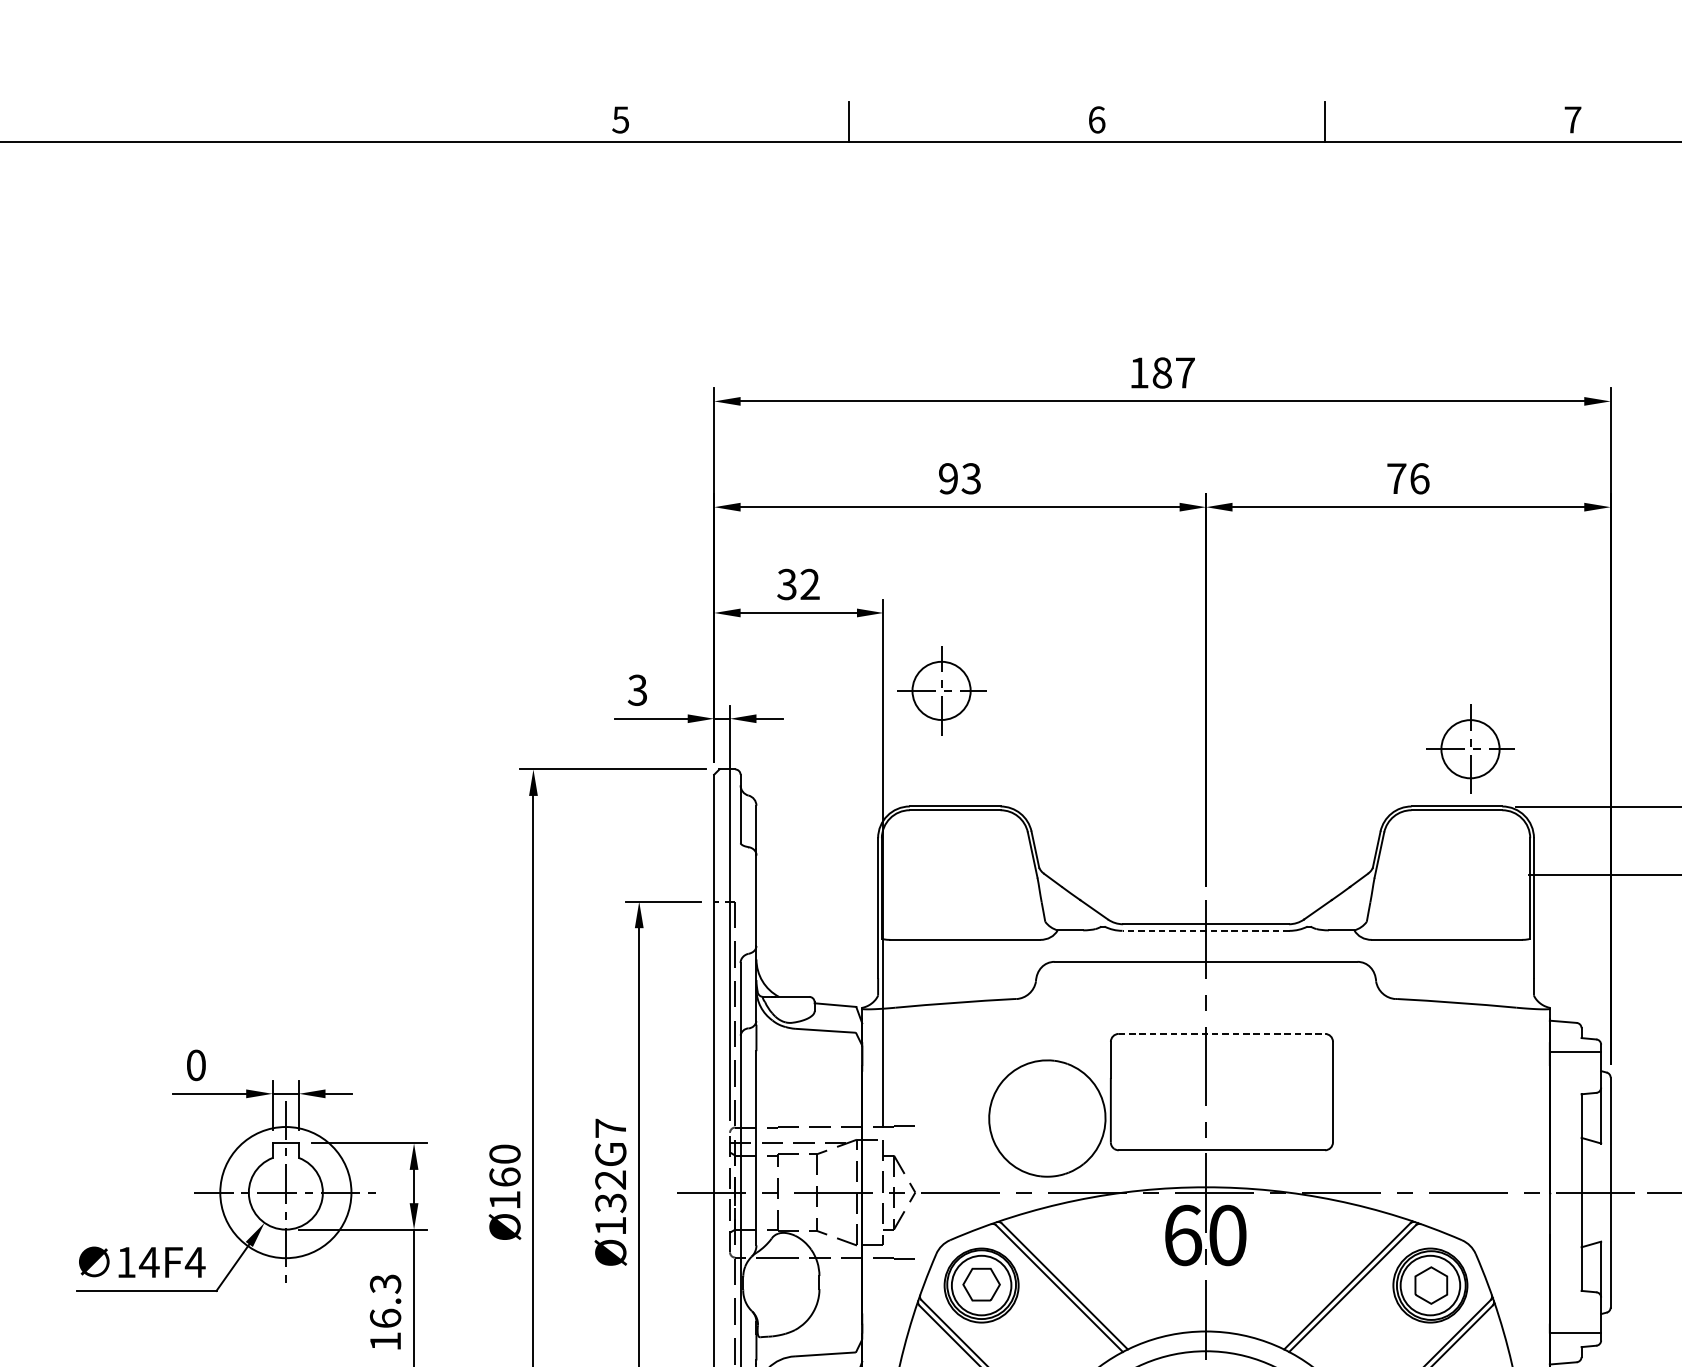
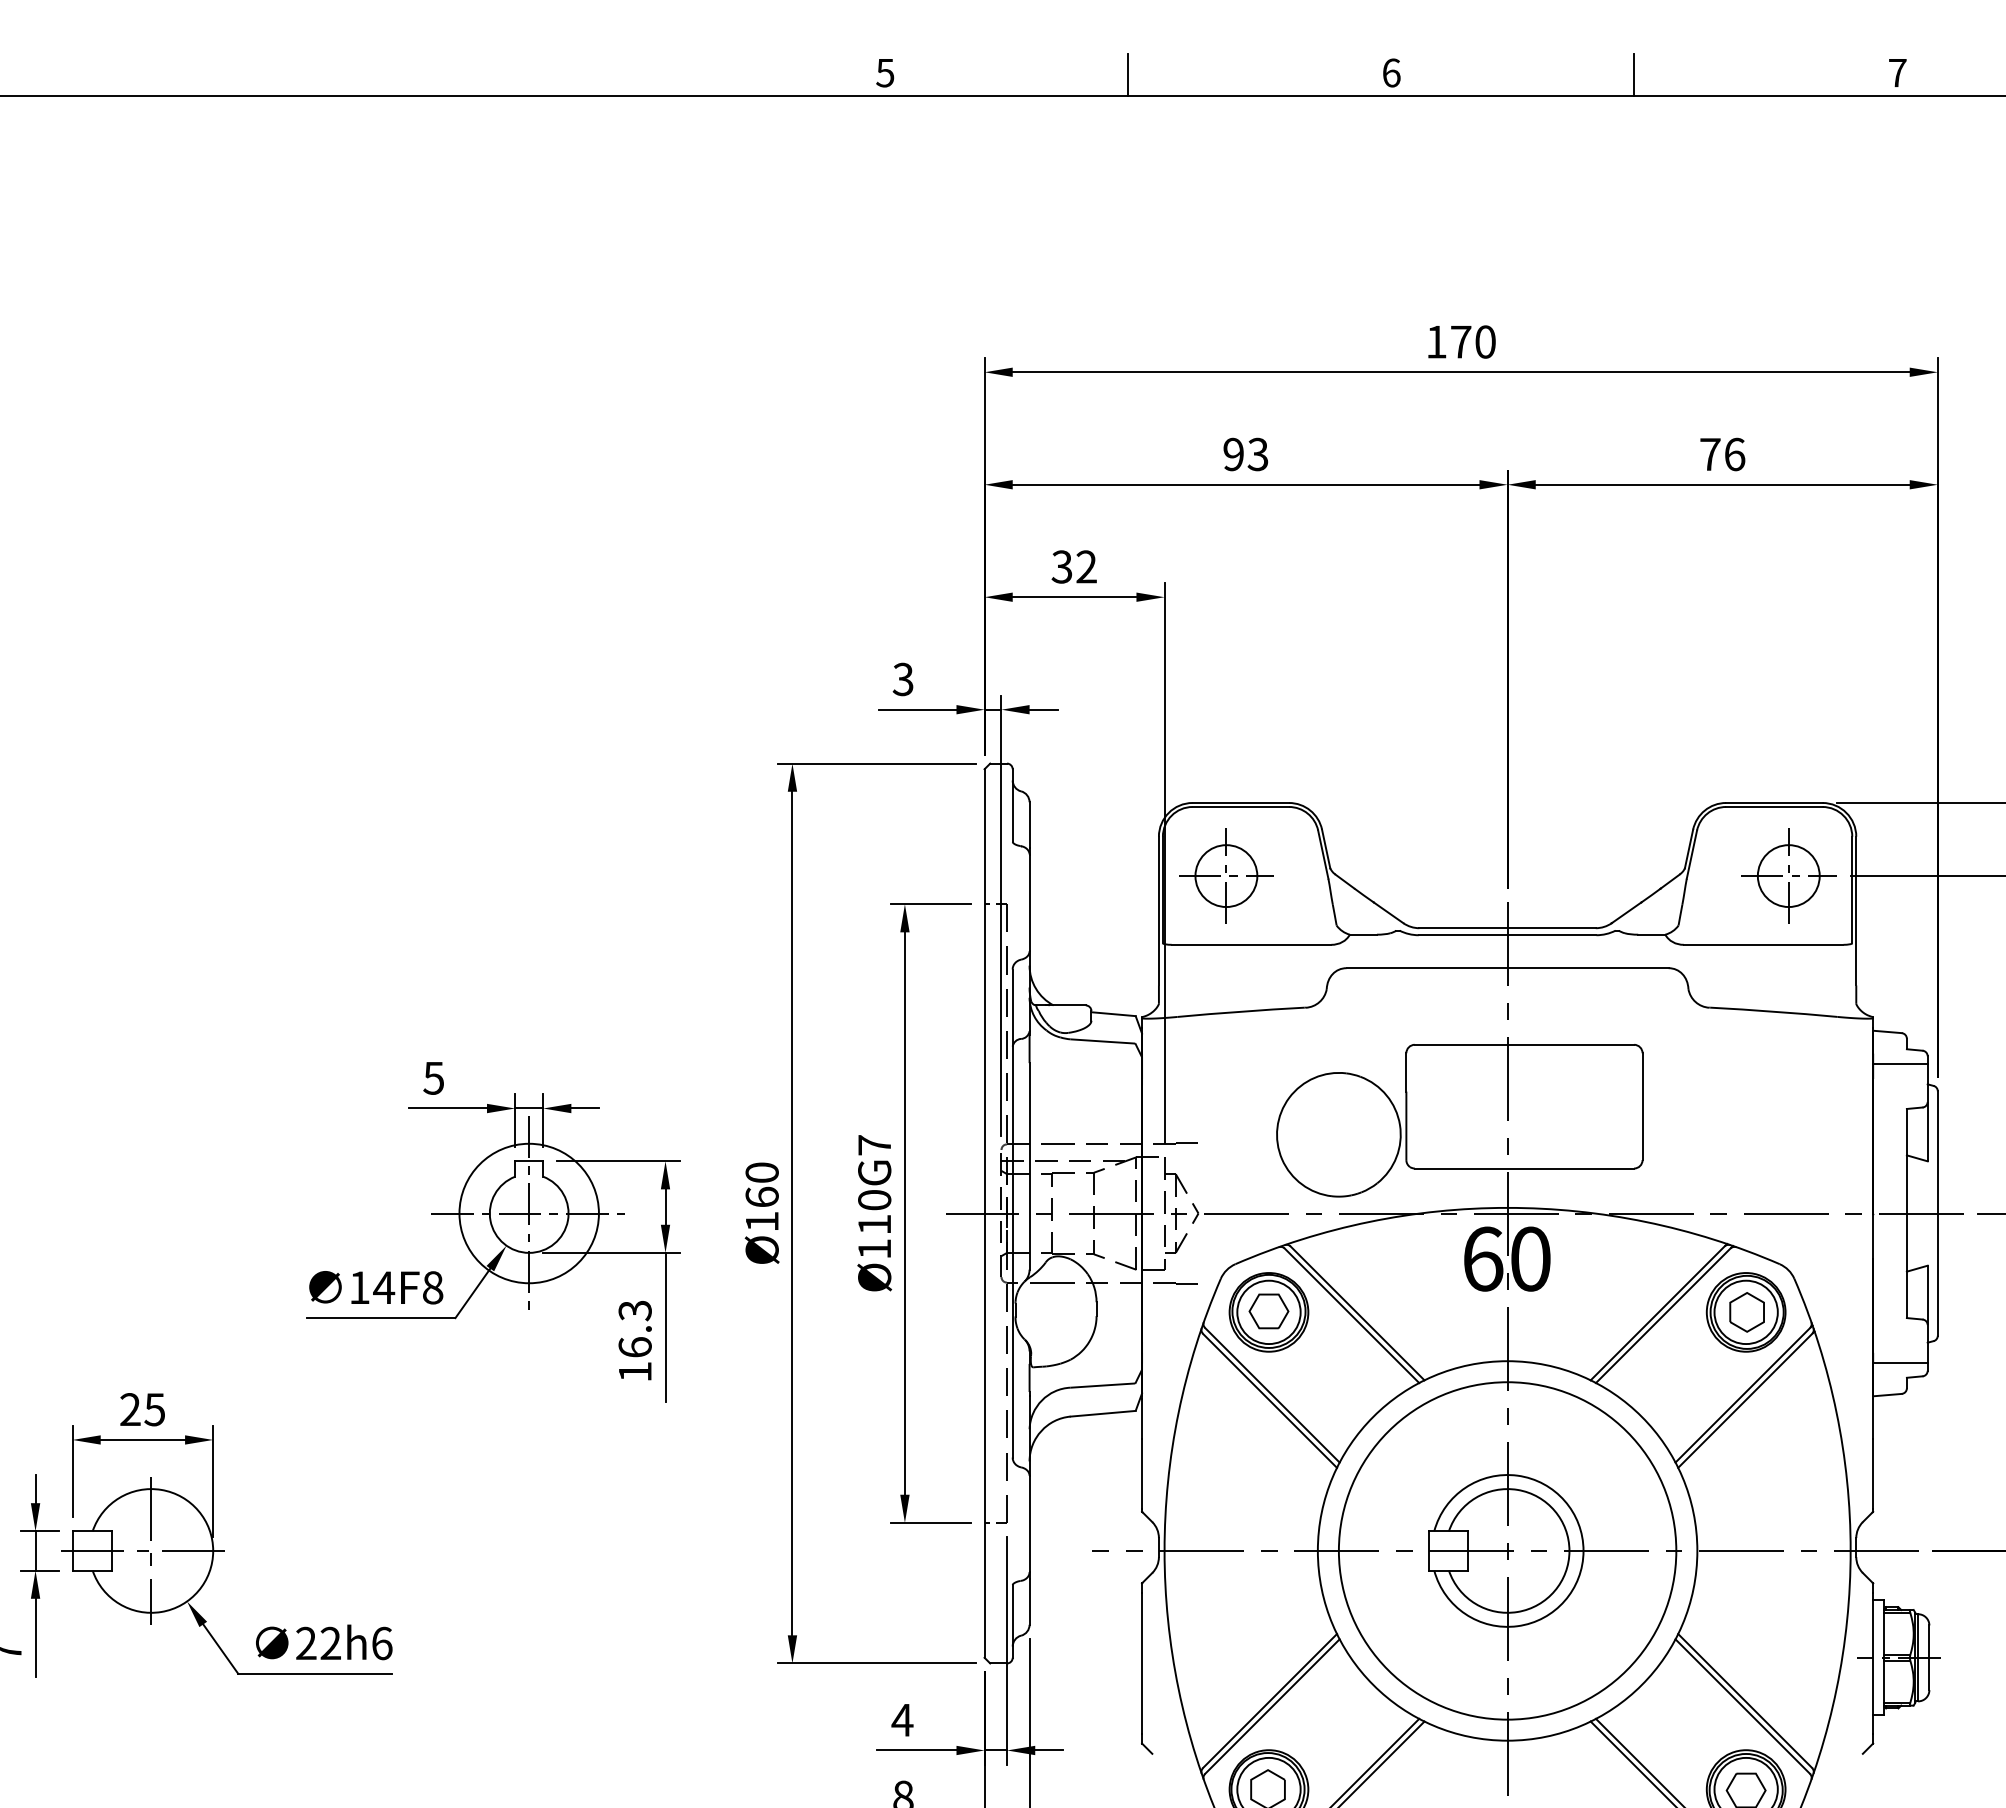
text: (1173, 372) -> (1473, 341), 187 -> 170
part: (941, 690) -> (1226, 875), moved
part: (1470, 748) -> (1788, 875), moved
line: (1205, 931) -> (1507, 935), dashed -> solid
line: (1221, 1033) -> (1524, 1044), dashed -> solid
text: (195, 1064) -> (433, 1077), 0 -> 5
text: (610, 1191) -> (874, 1212), Ø132G7 -> Ø110G7
text: (194, 1262) -> (432, 1287), 14F4 -> 14F8

